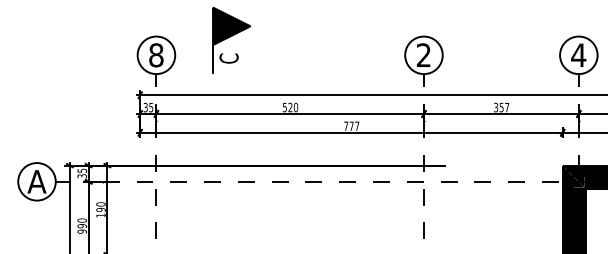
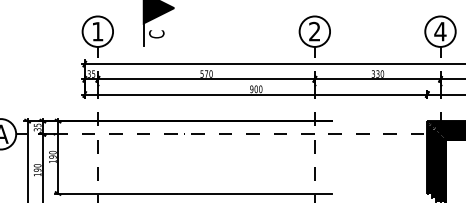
text: (156, 55) -> (97, 31), 8 -> 1
text: (290, 107) -> (206, 74), 520 -> 570
text: (504, 107) -> (380, 74), 357 -> 330
text: (351, 126) -> (256, 89), 777 -> 900
text: (81, 231) -> (37, 174), 990 -> 190

